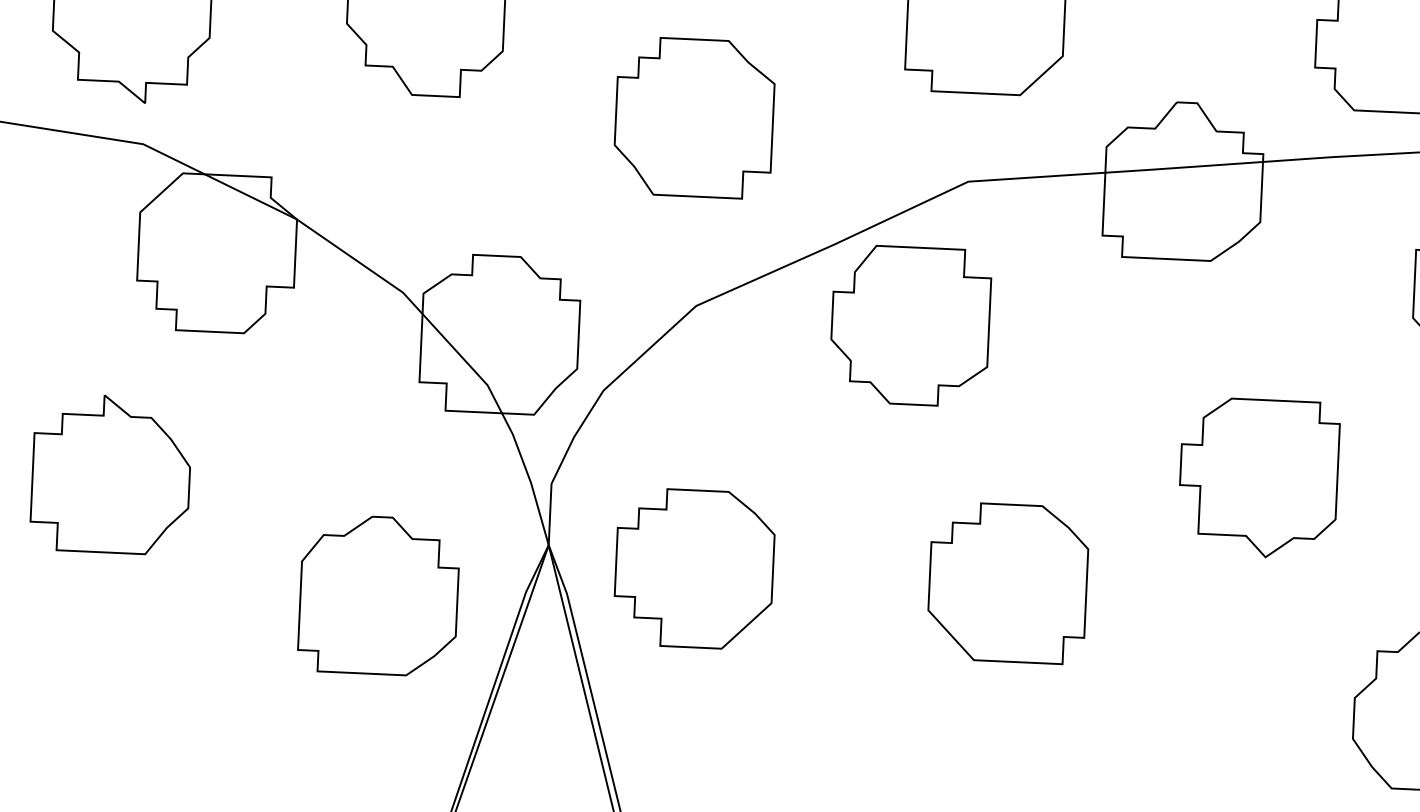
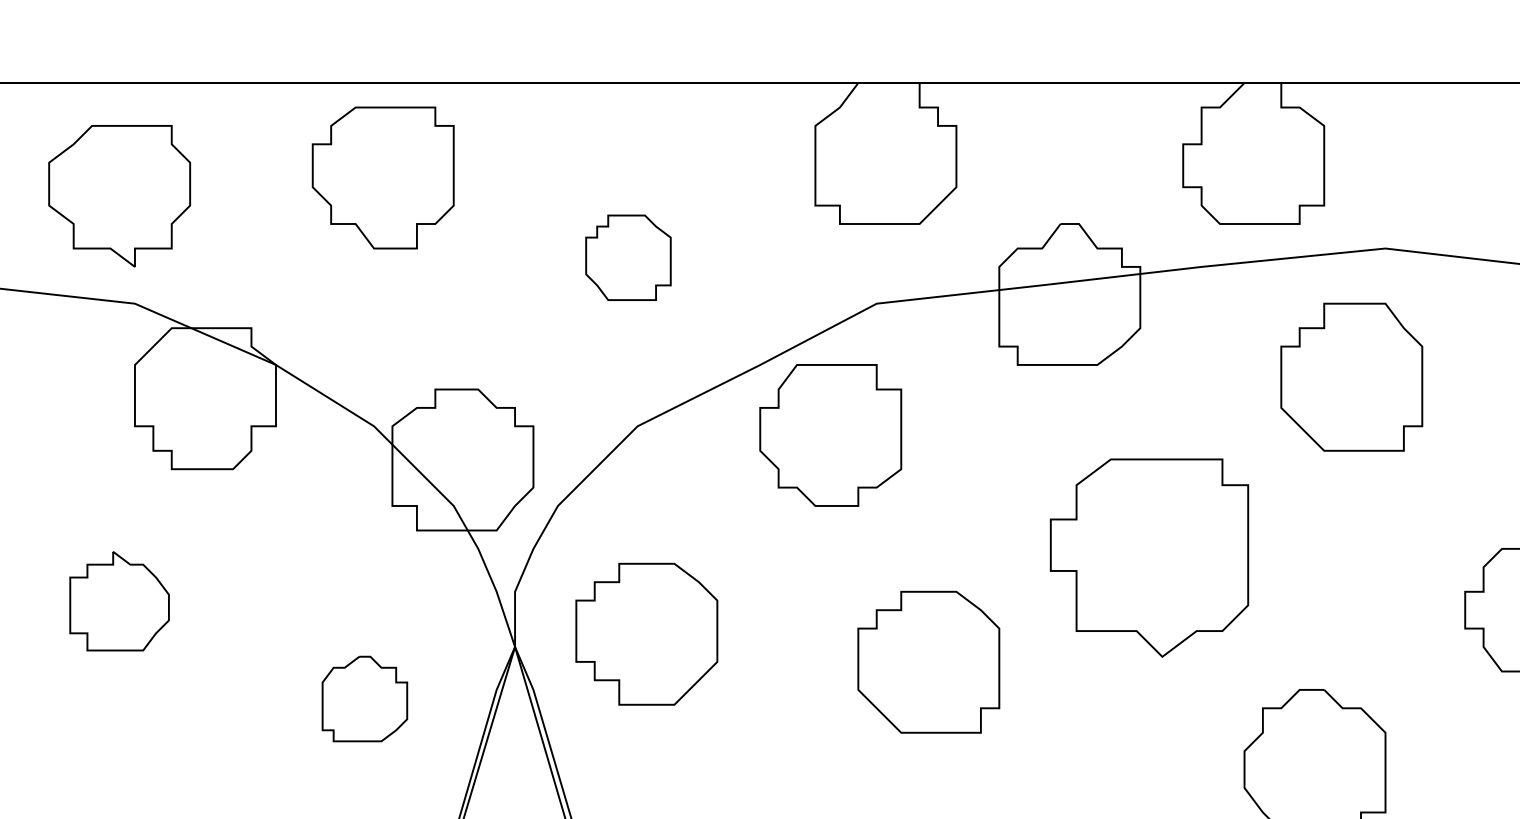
part: (694, 117) -> (628, 257), size x0.6
part: (111, 474) -> (119, 601), size x0.7
part: (1258, 477) -> (1149, 557), size x1.4
part: (694, 568) -> (646, 633), moved
part: (378, 594) -> (364, 698), size x0.6

